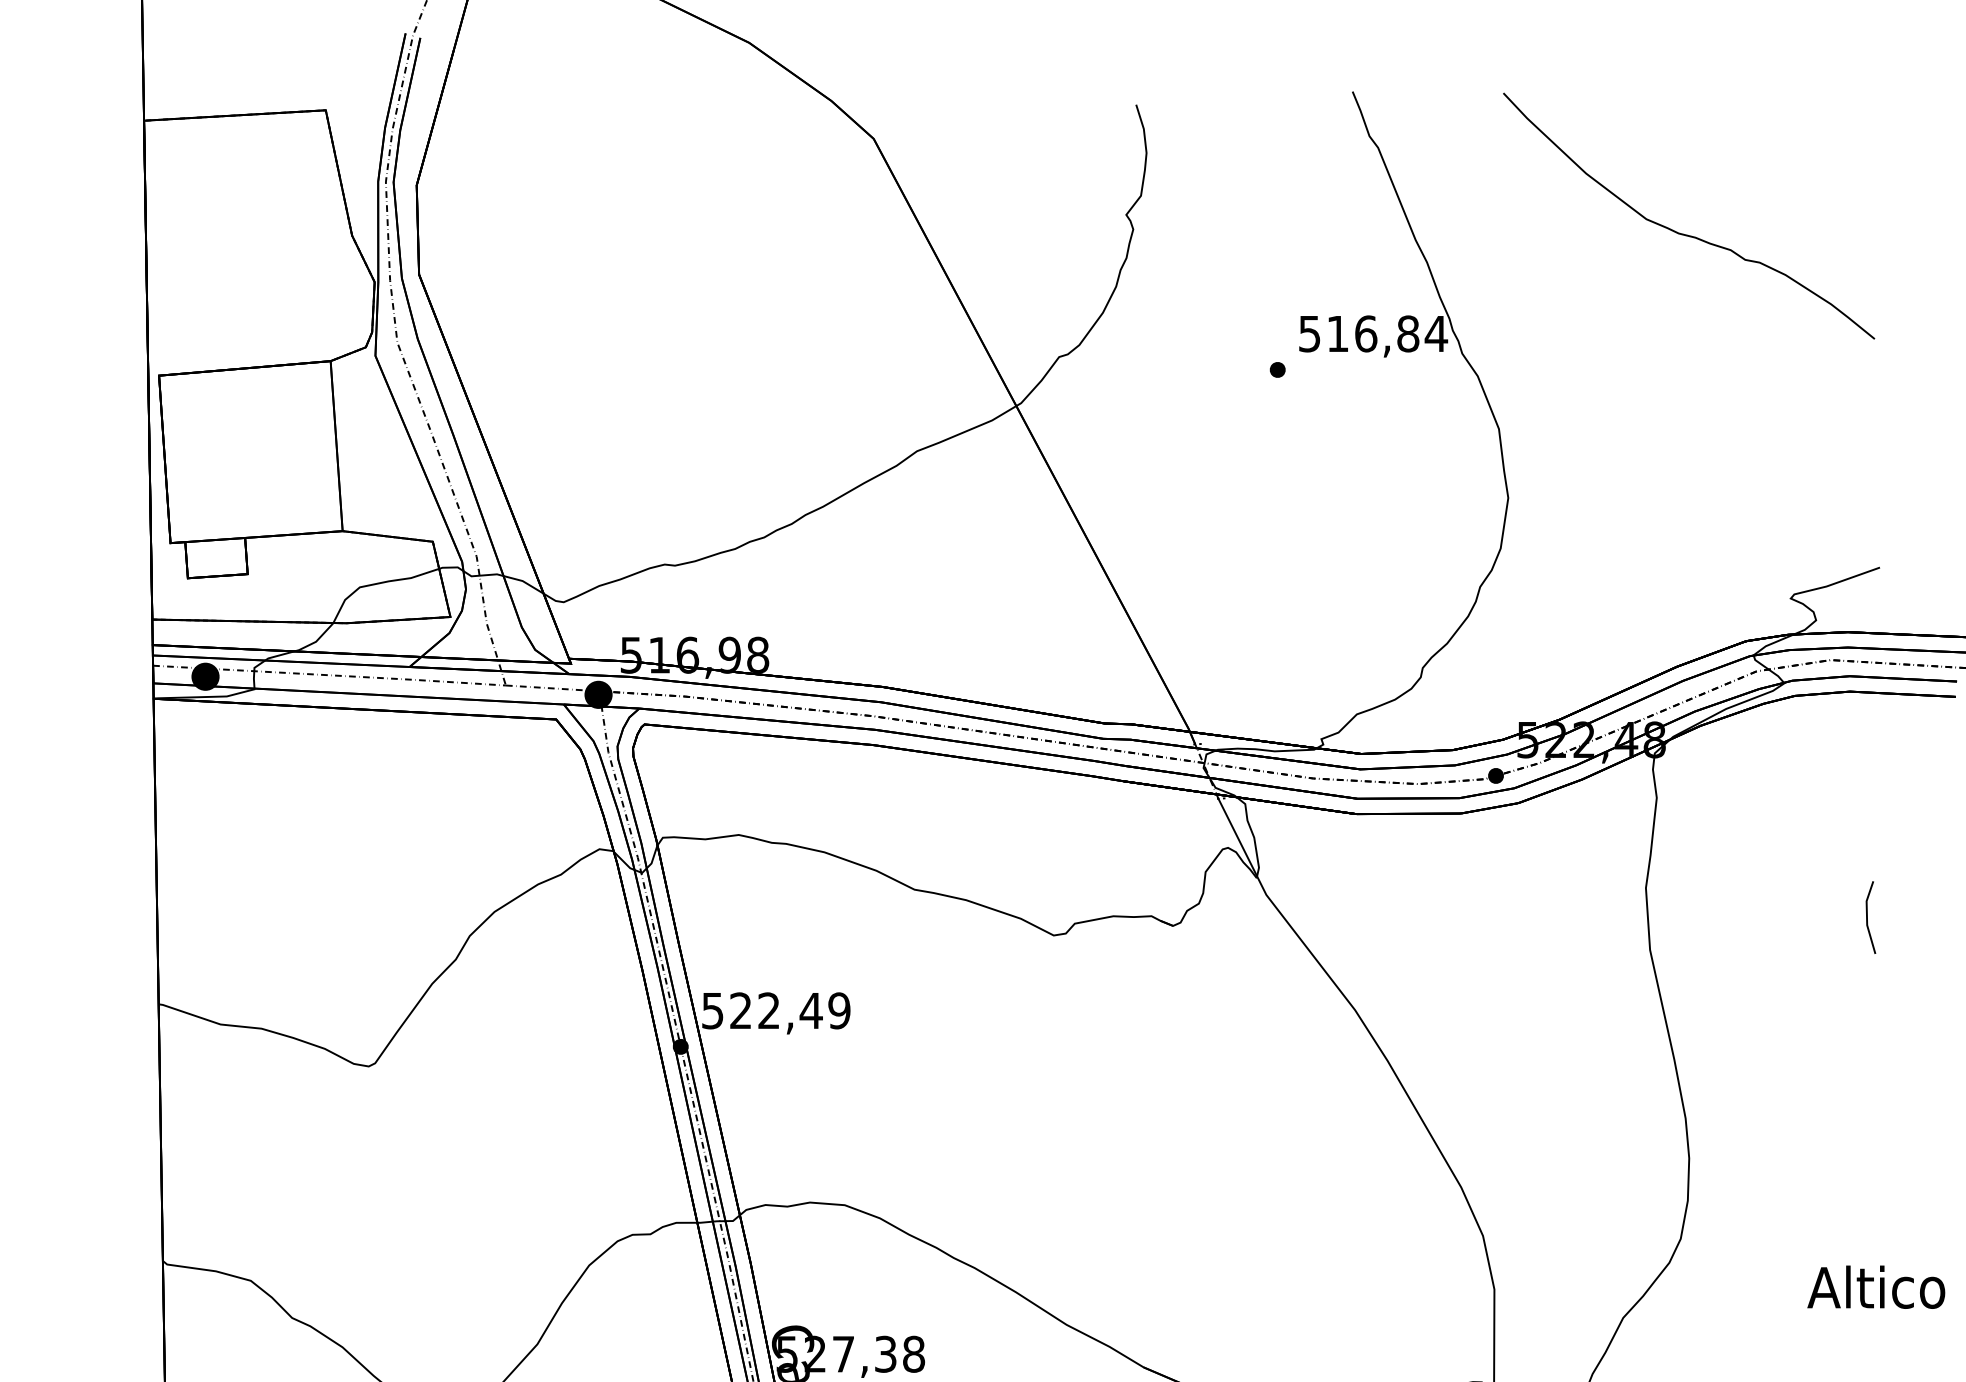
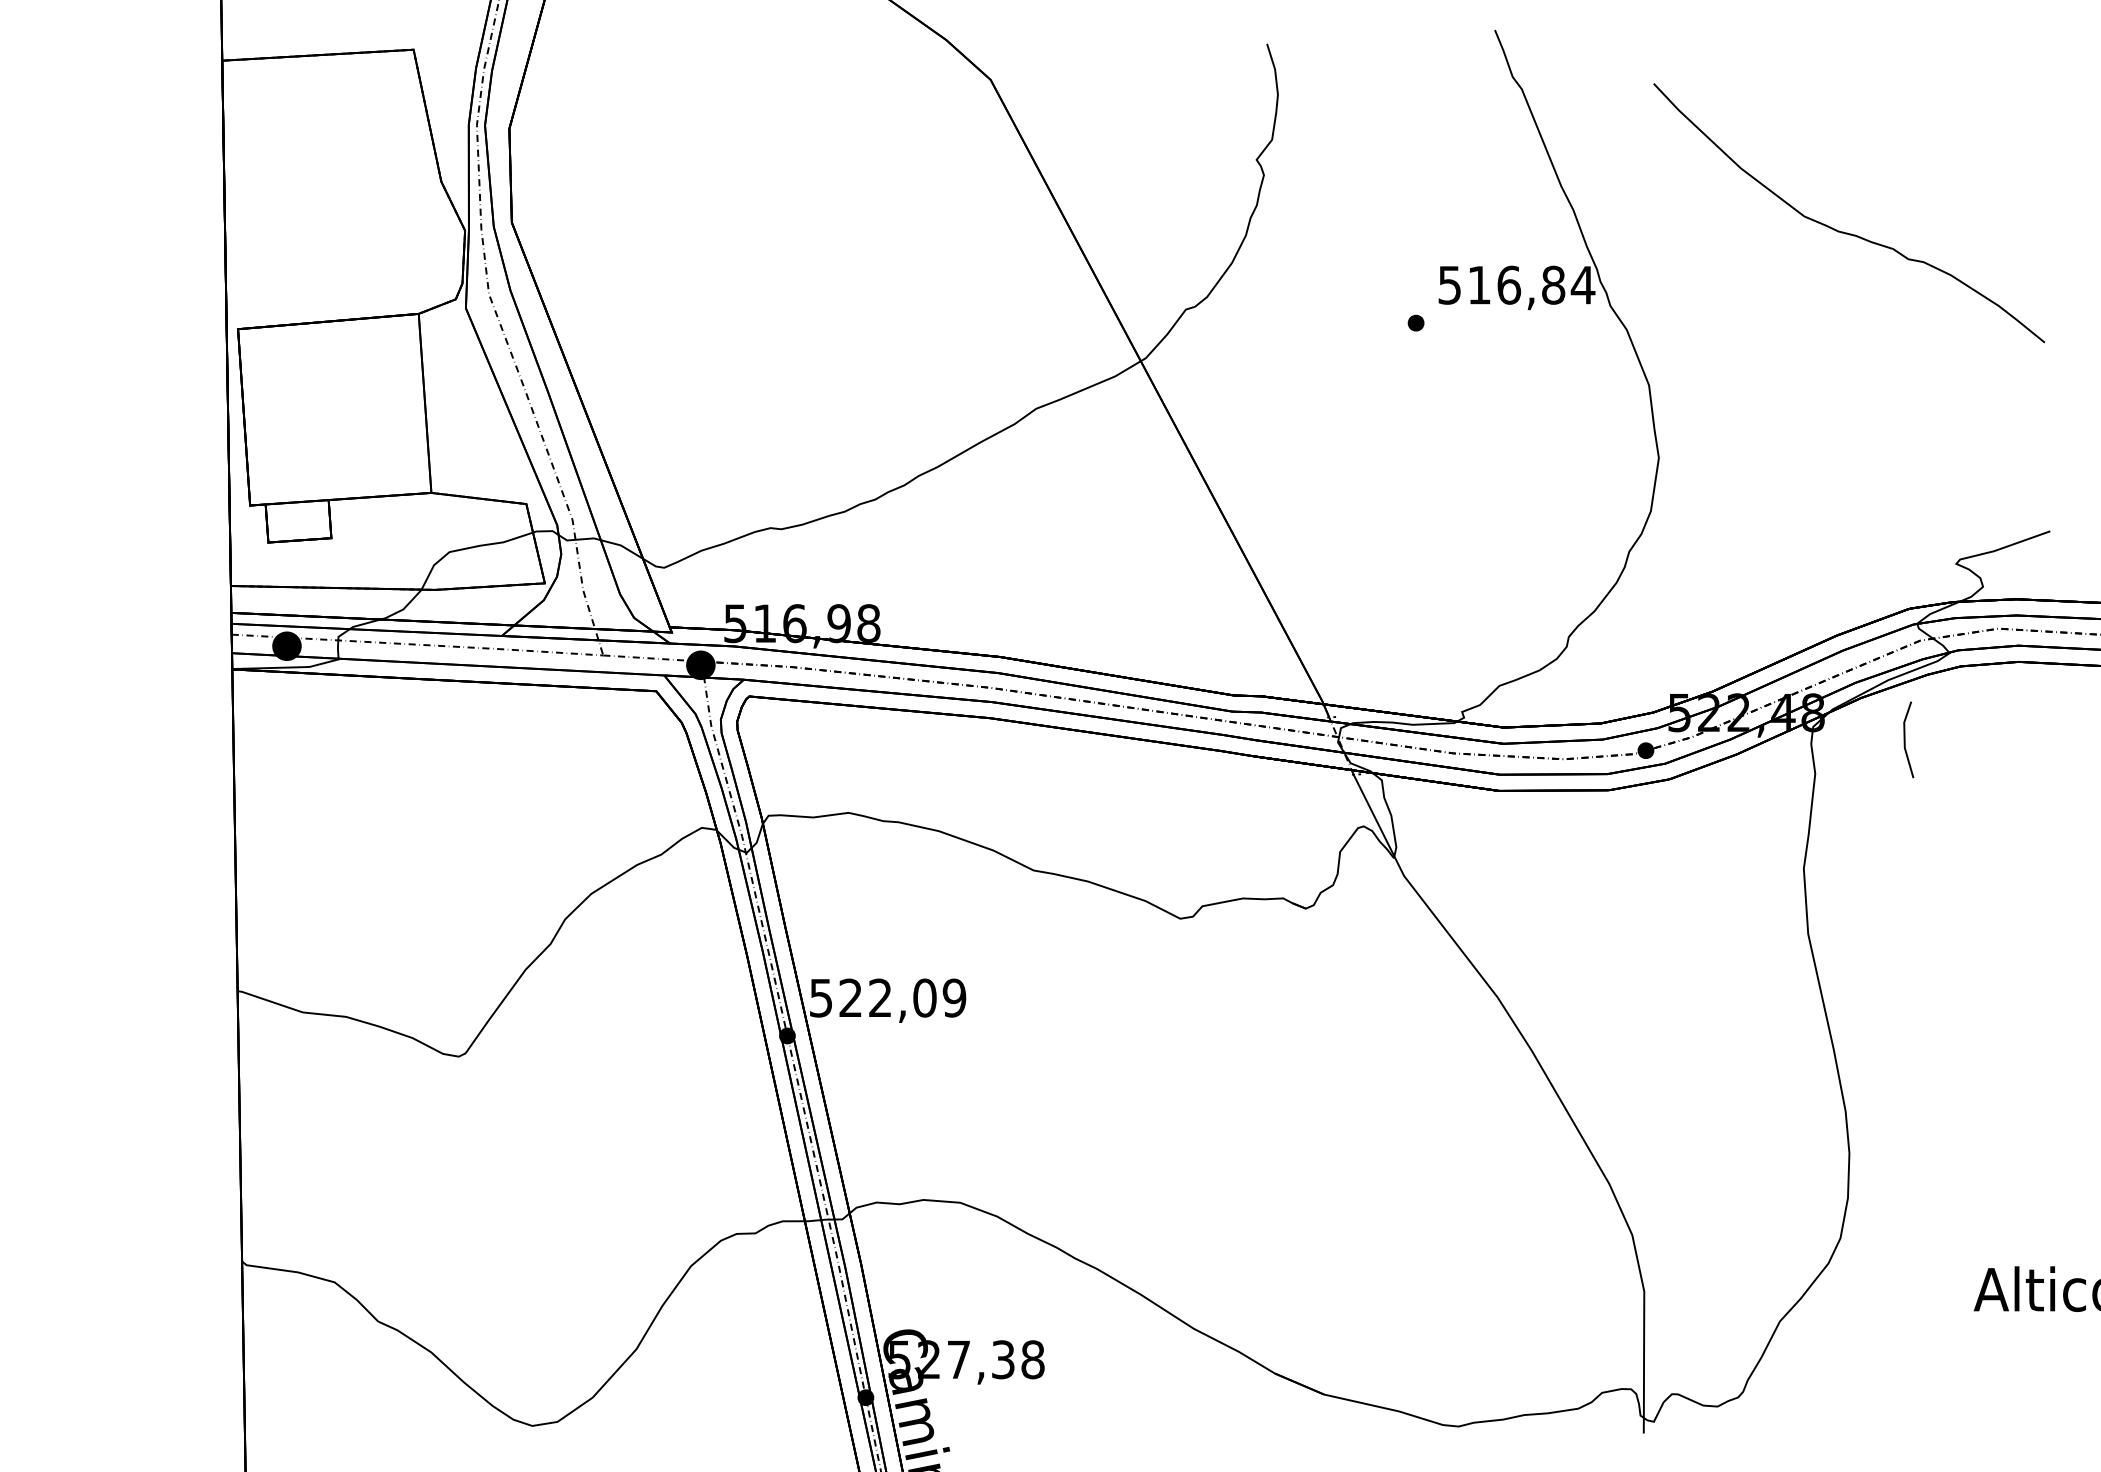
curve: (1683, 233) -> (1843, 231), moved
line: (1867, 917) -> (1905, 739), moved
text: (810, 1010) -> (924, 997), 522,49 -> 522,09

